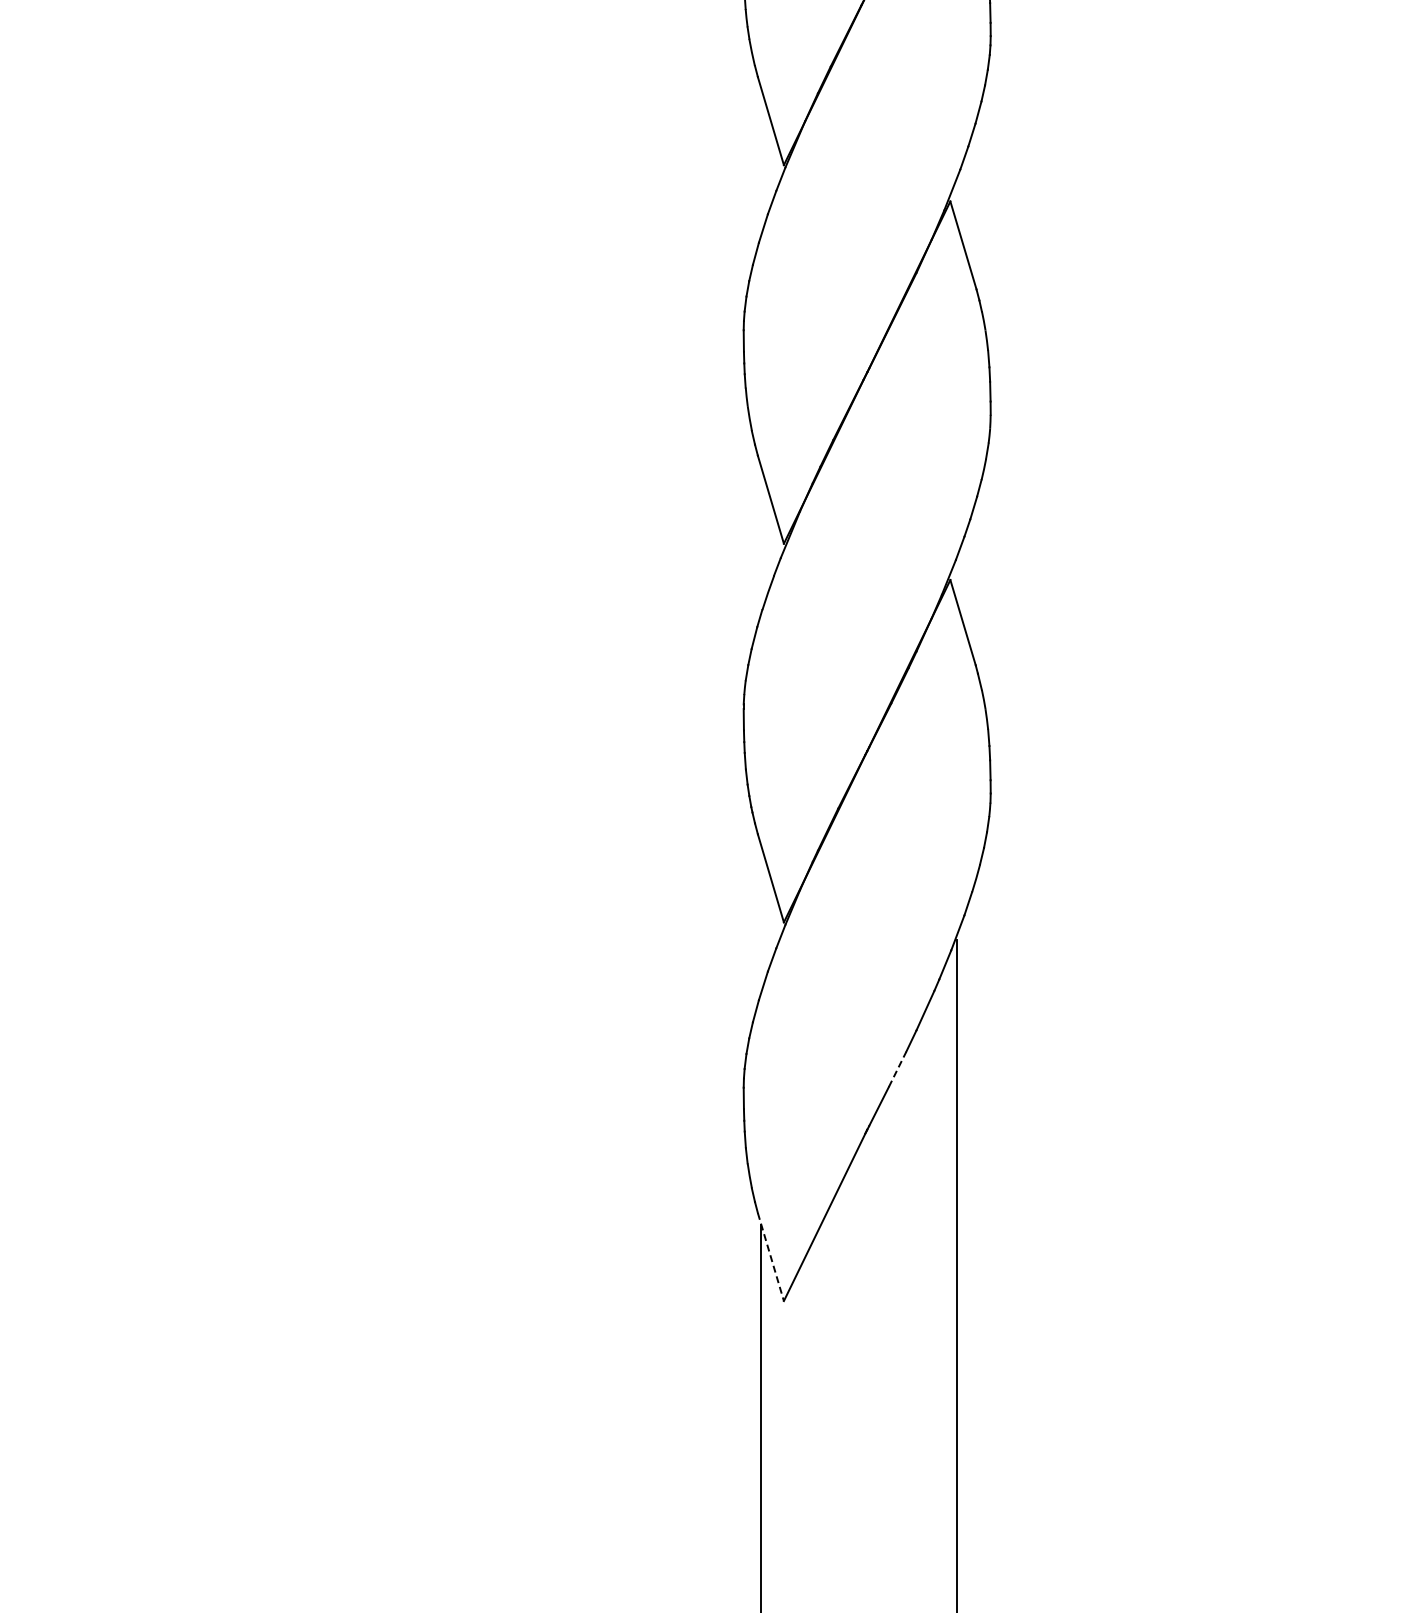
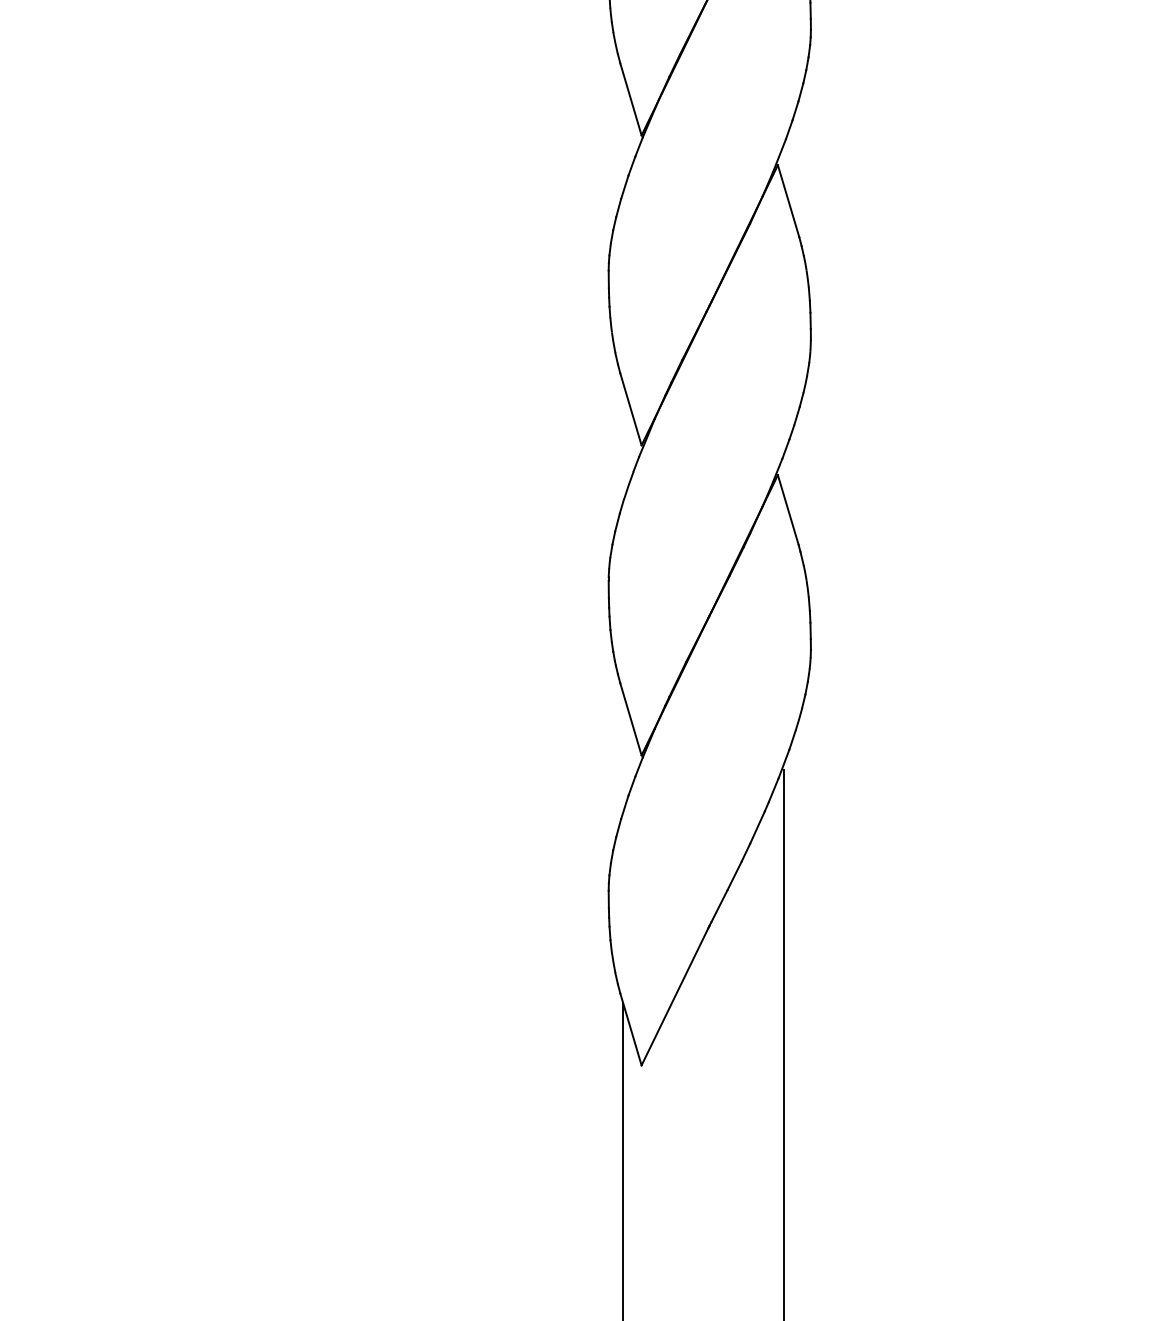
line: (897, 1069) -> (734, 875), dashed -> solid
line: (770, 1257) -> (630, 1029), dashed -> solid

